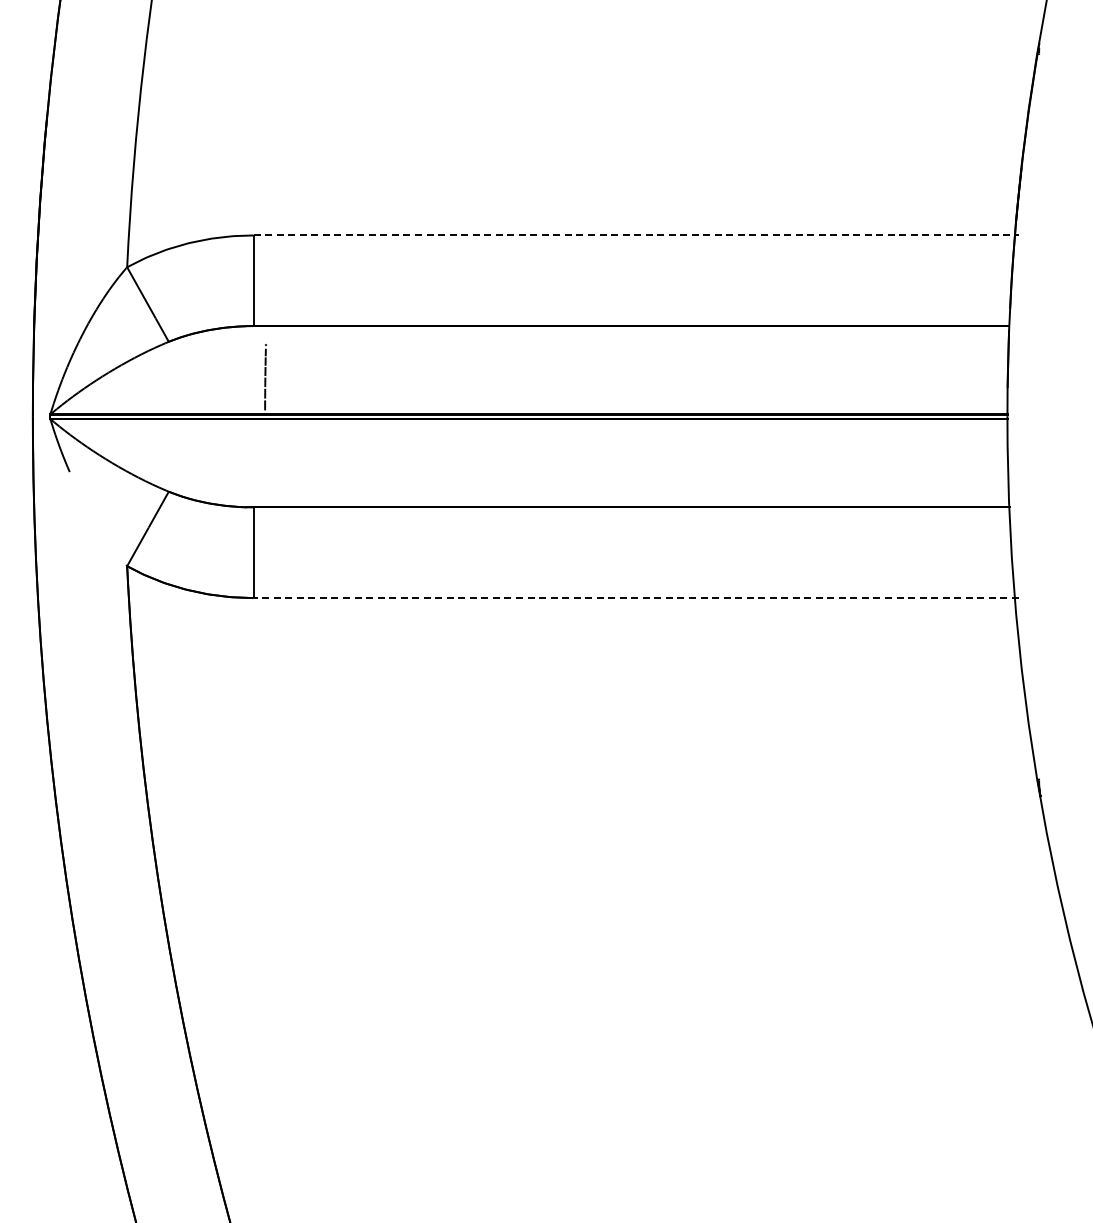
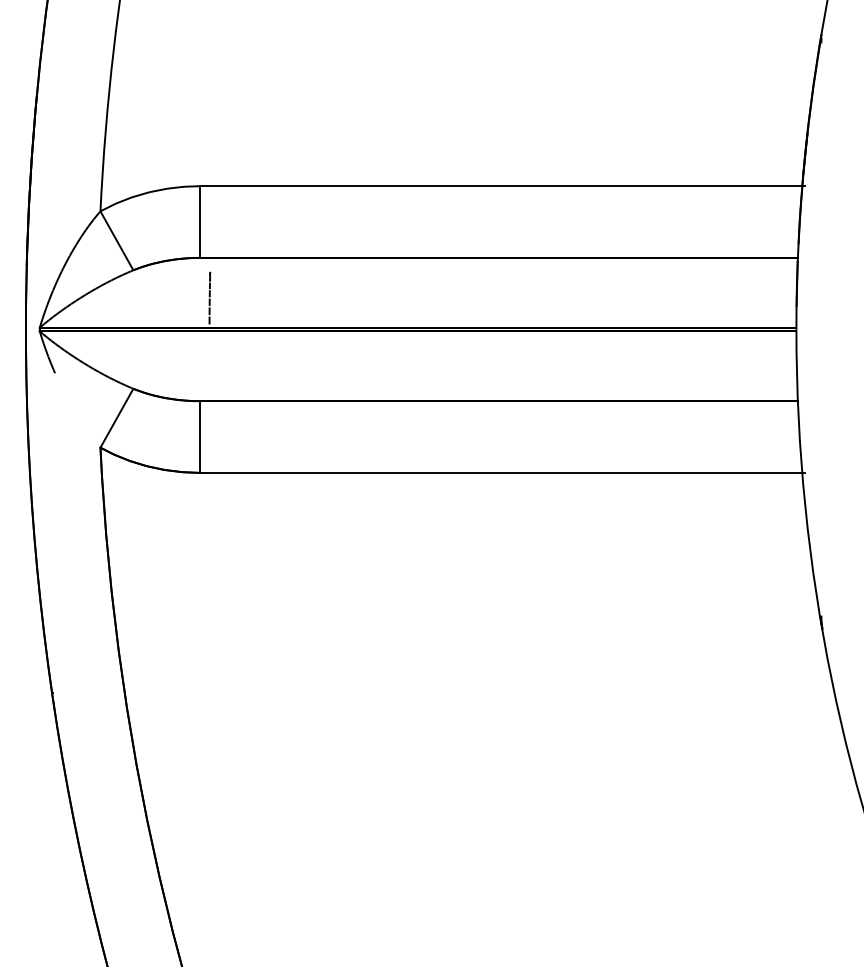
line: (635, 235) -> (502, 186), dashed -> solid
line: (636, 598) -> (503, 473), dashed -> solid

